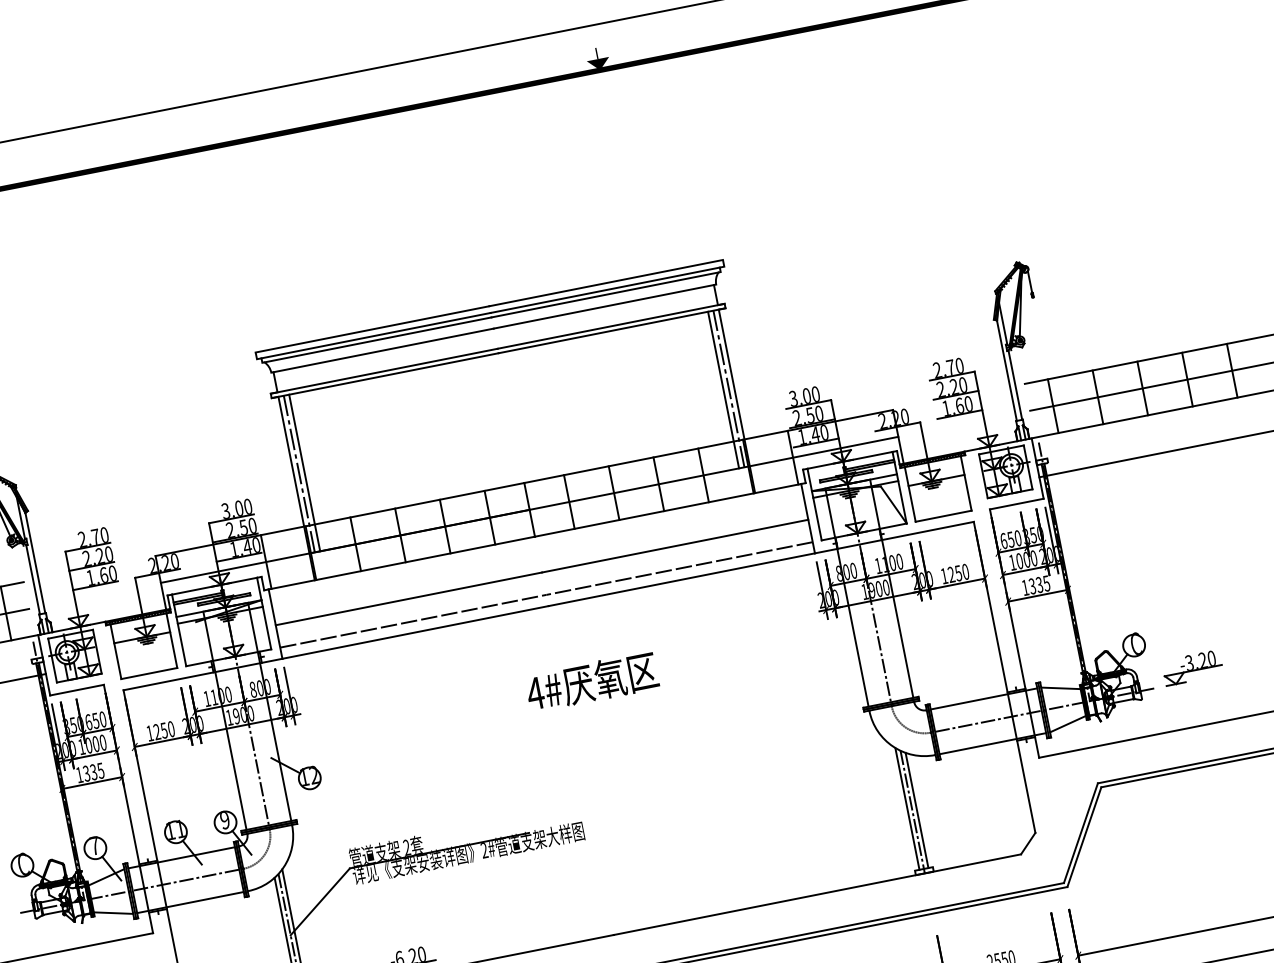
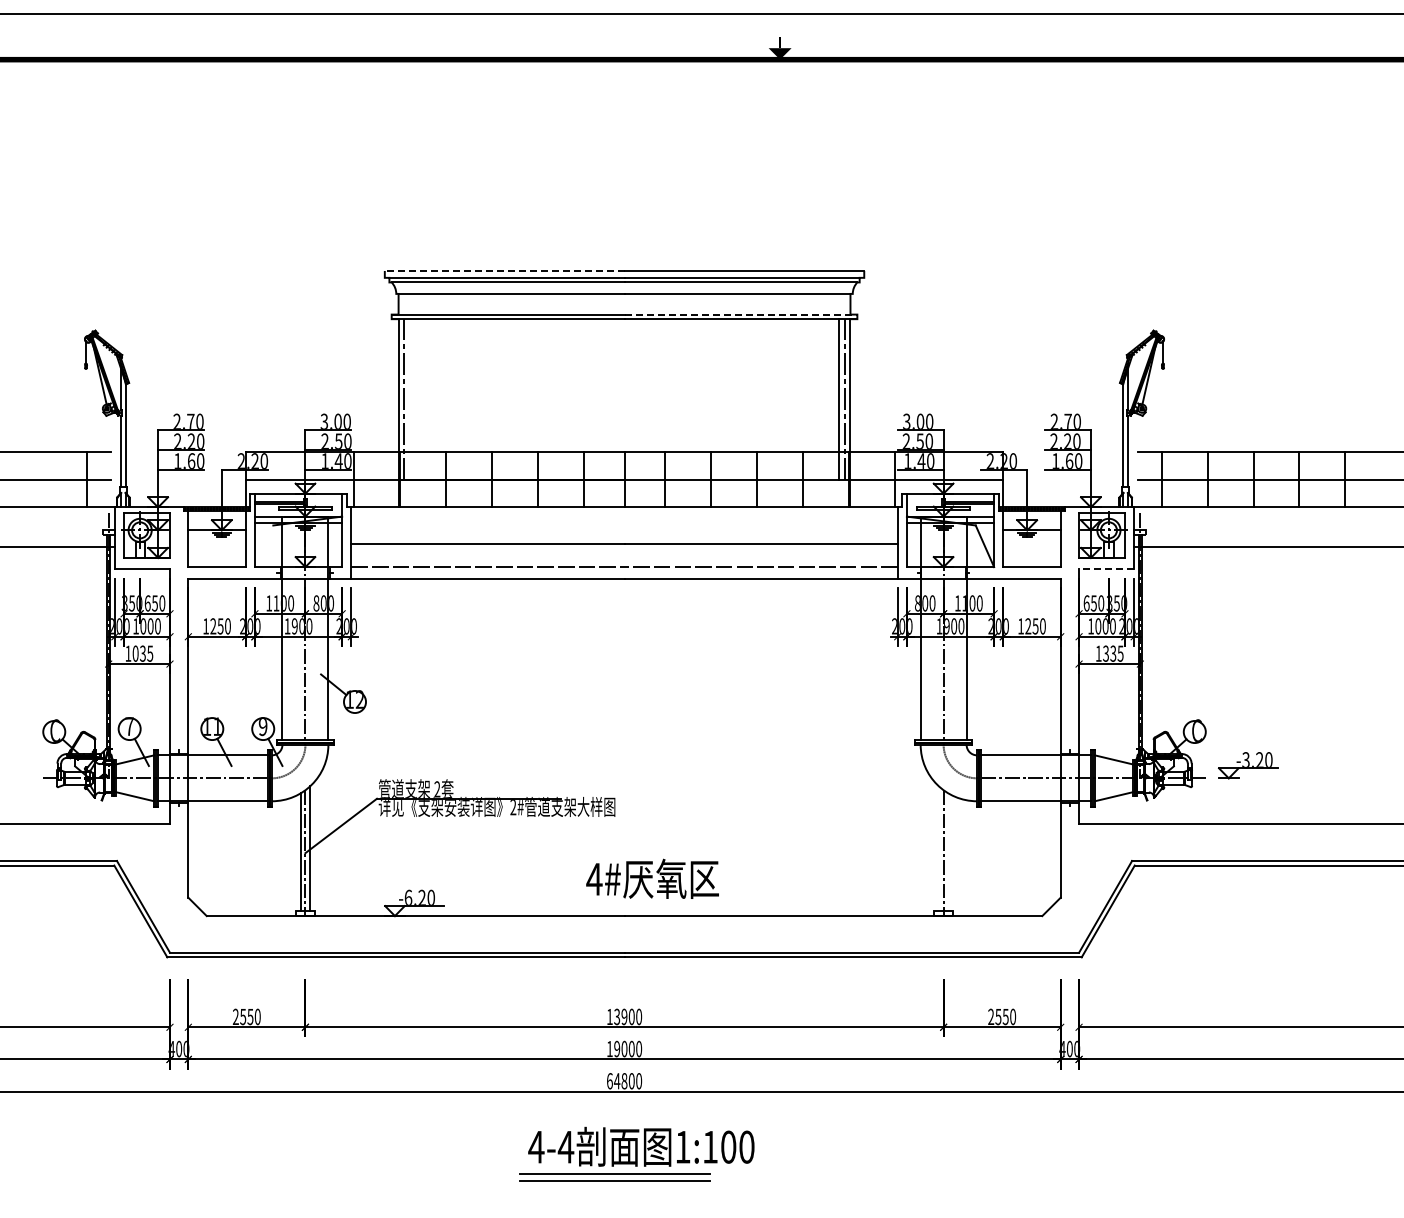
line: (611, 326) -> (741, 314), solid -> dashed
line: (372, 328) -> (504, 270), solid -> dashed
line: (304, 473) -> (409, 399), removed
line: (1016, 504) -> (1106, 569), solid -> dashed
text: (591, 681) -> (652, 878), moved
text: (86, 773) -> (135, 653), 1335 -> 1035
line: (907, 808) -> (939, 848), removed
line: (917, 810) -> (948, 852), removed

